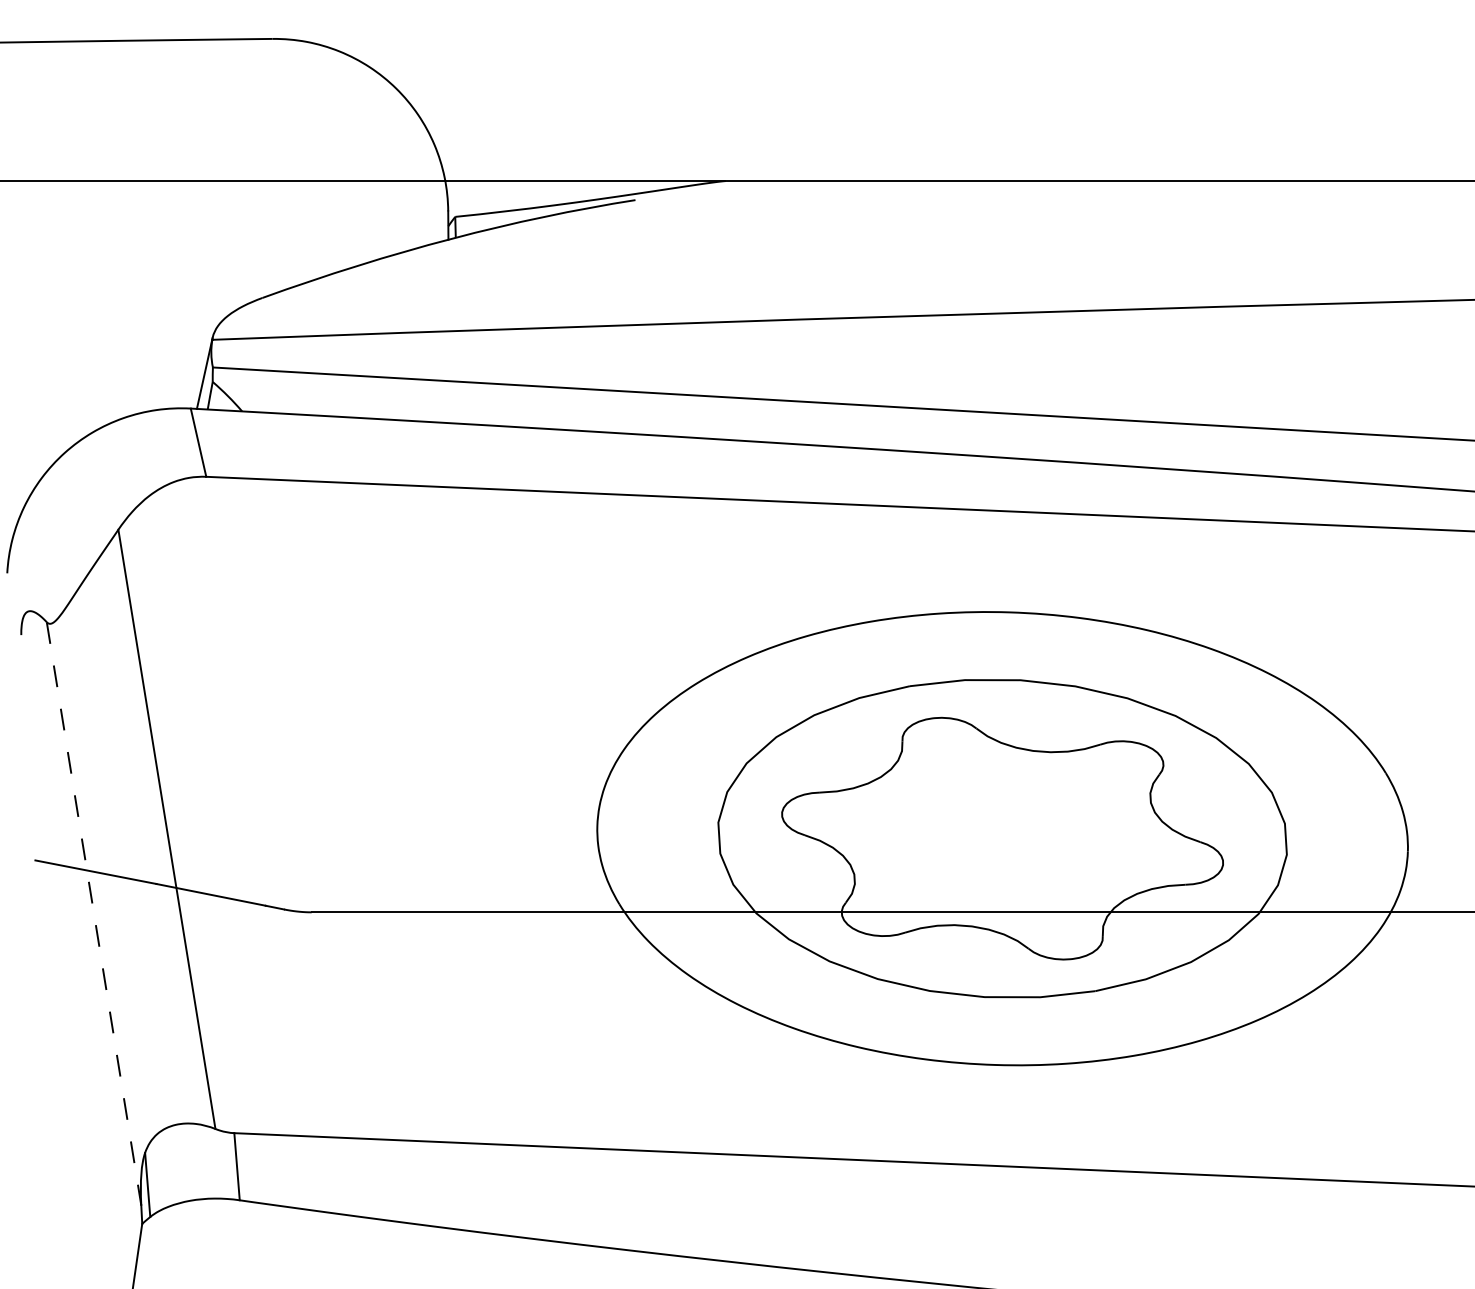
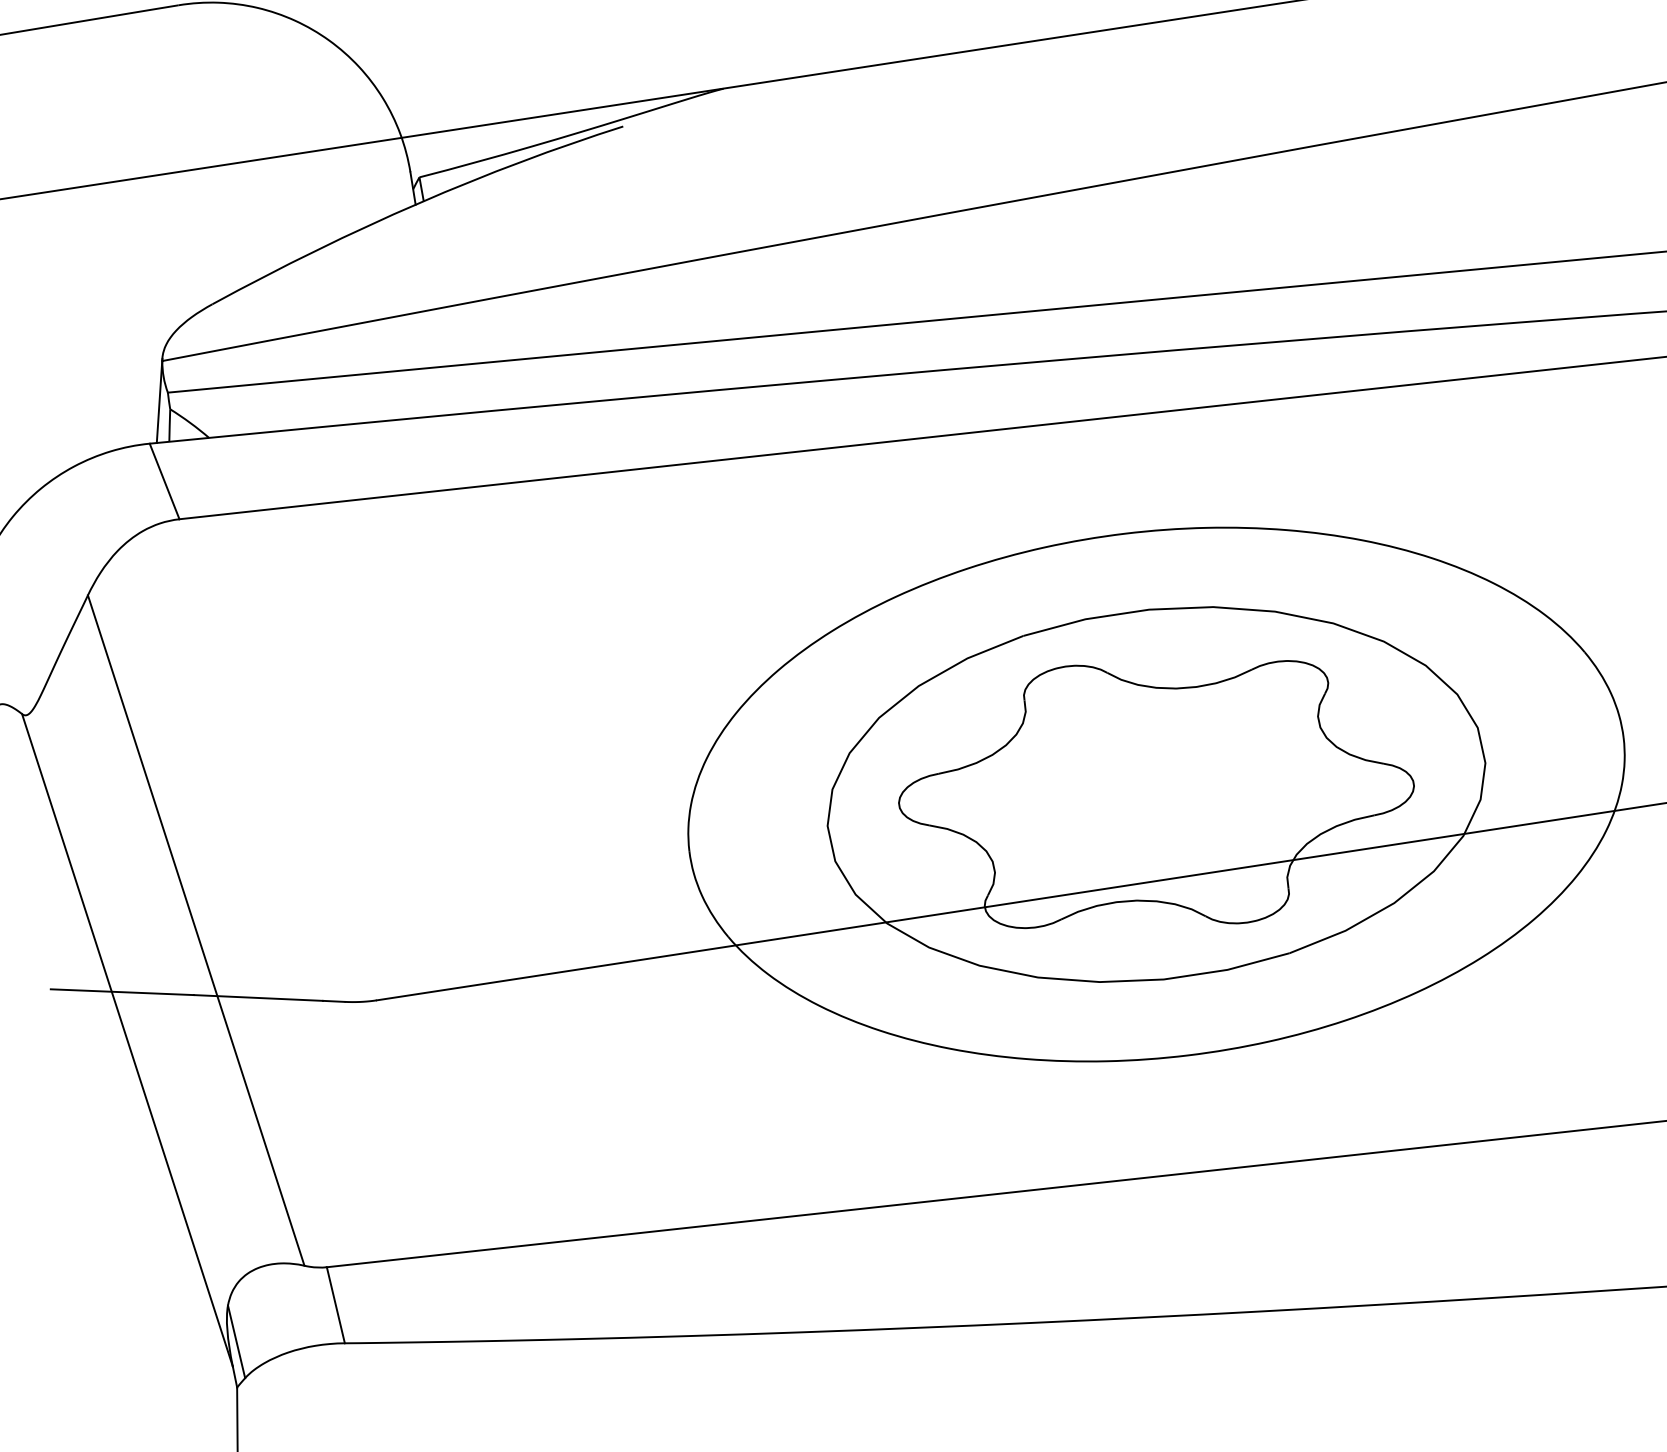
line: (94, 914) -> (128, 1040), dashed -> solid

